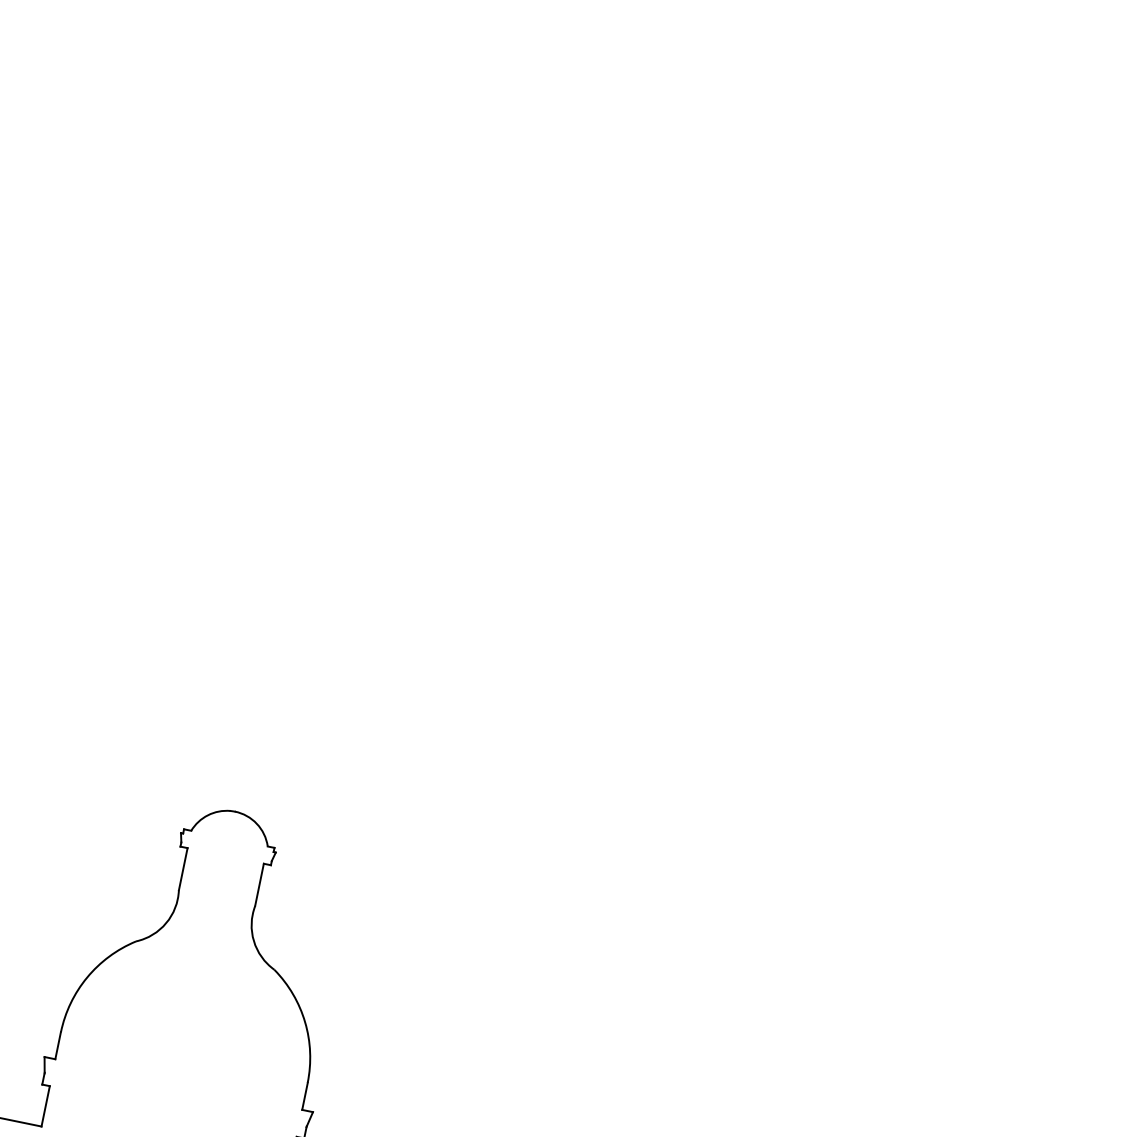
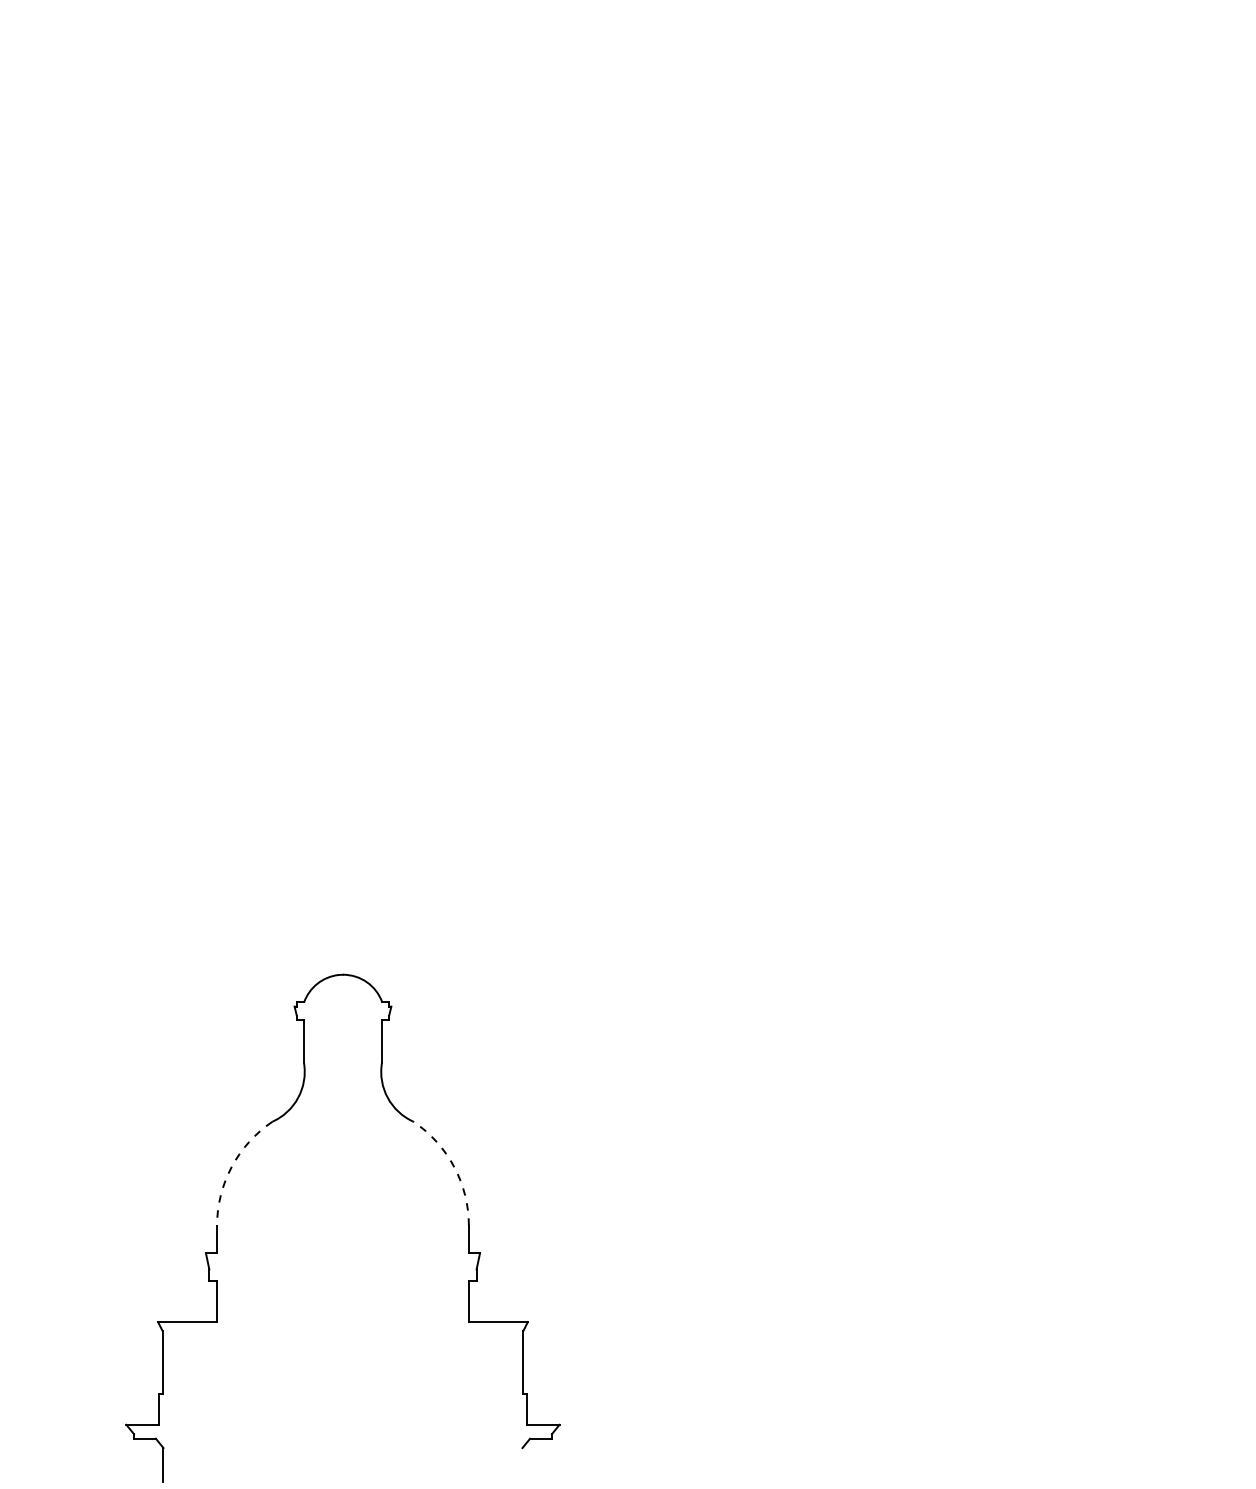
arc: (86, 977) -> (231, 1167), solid -> dashed
arc: (305, 1022) -> (454, 1167), solid -> dashed

